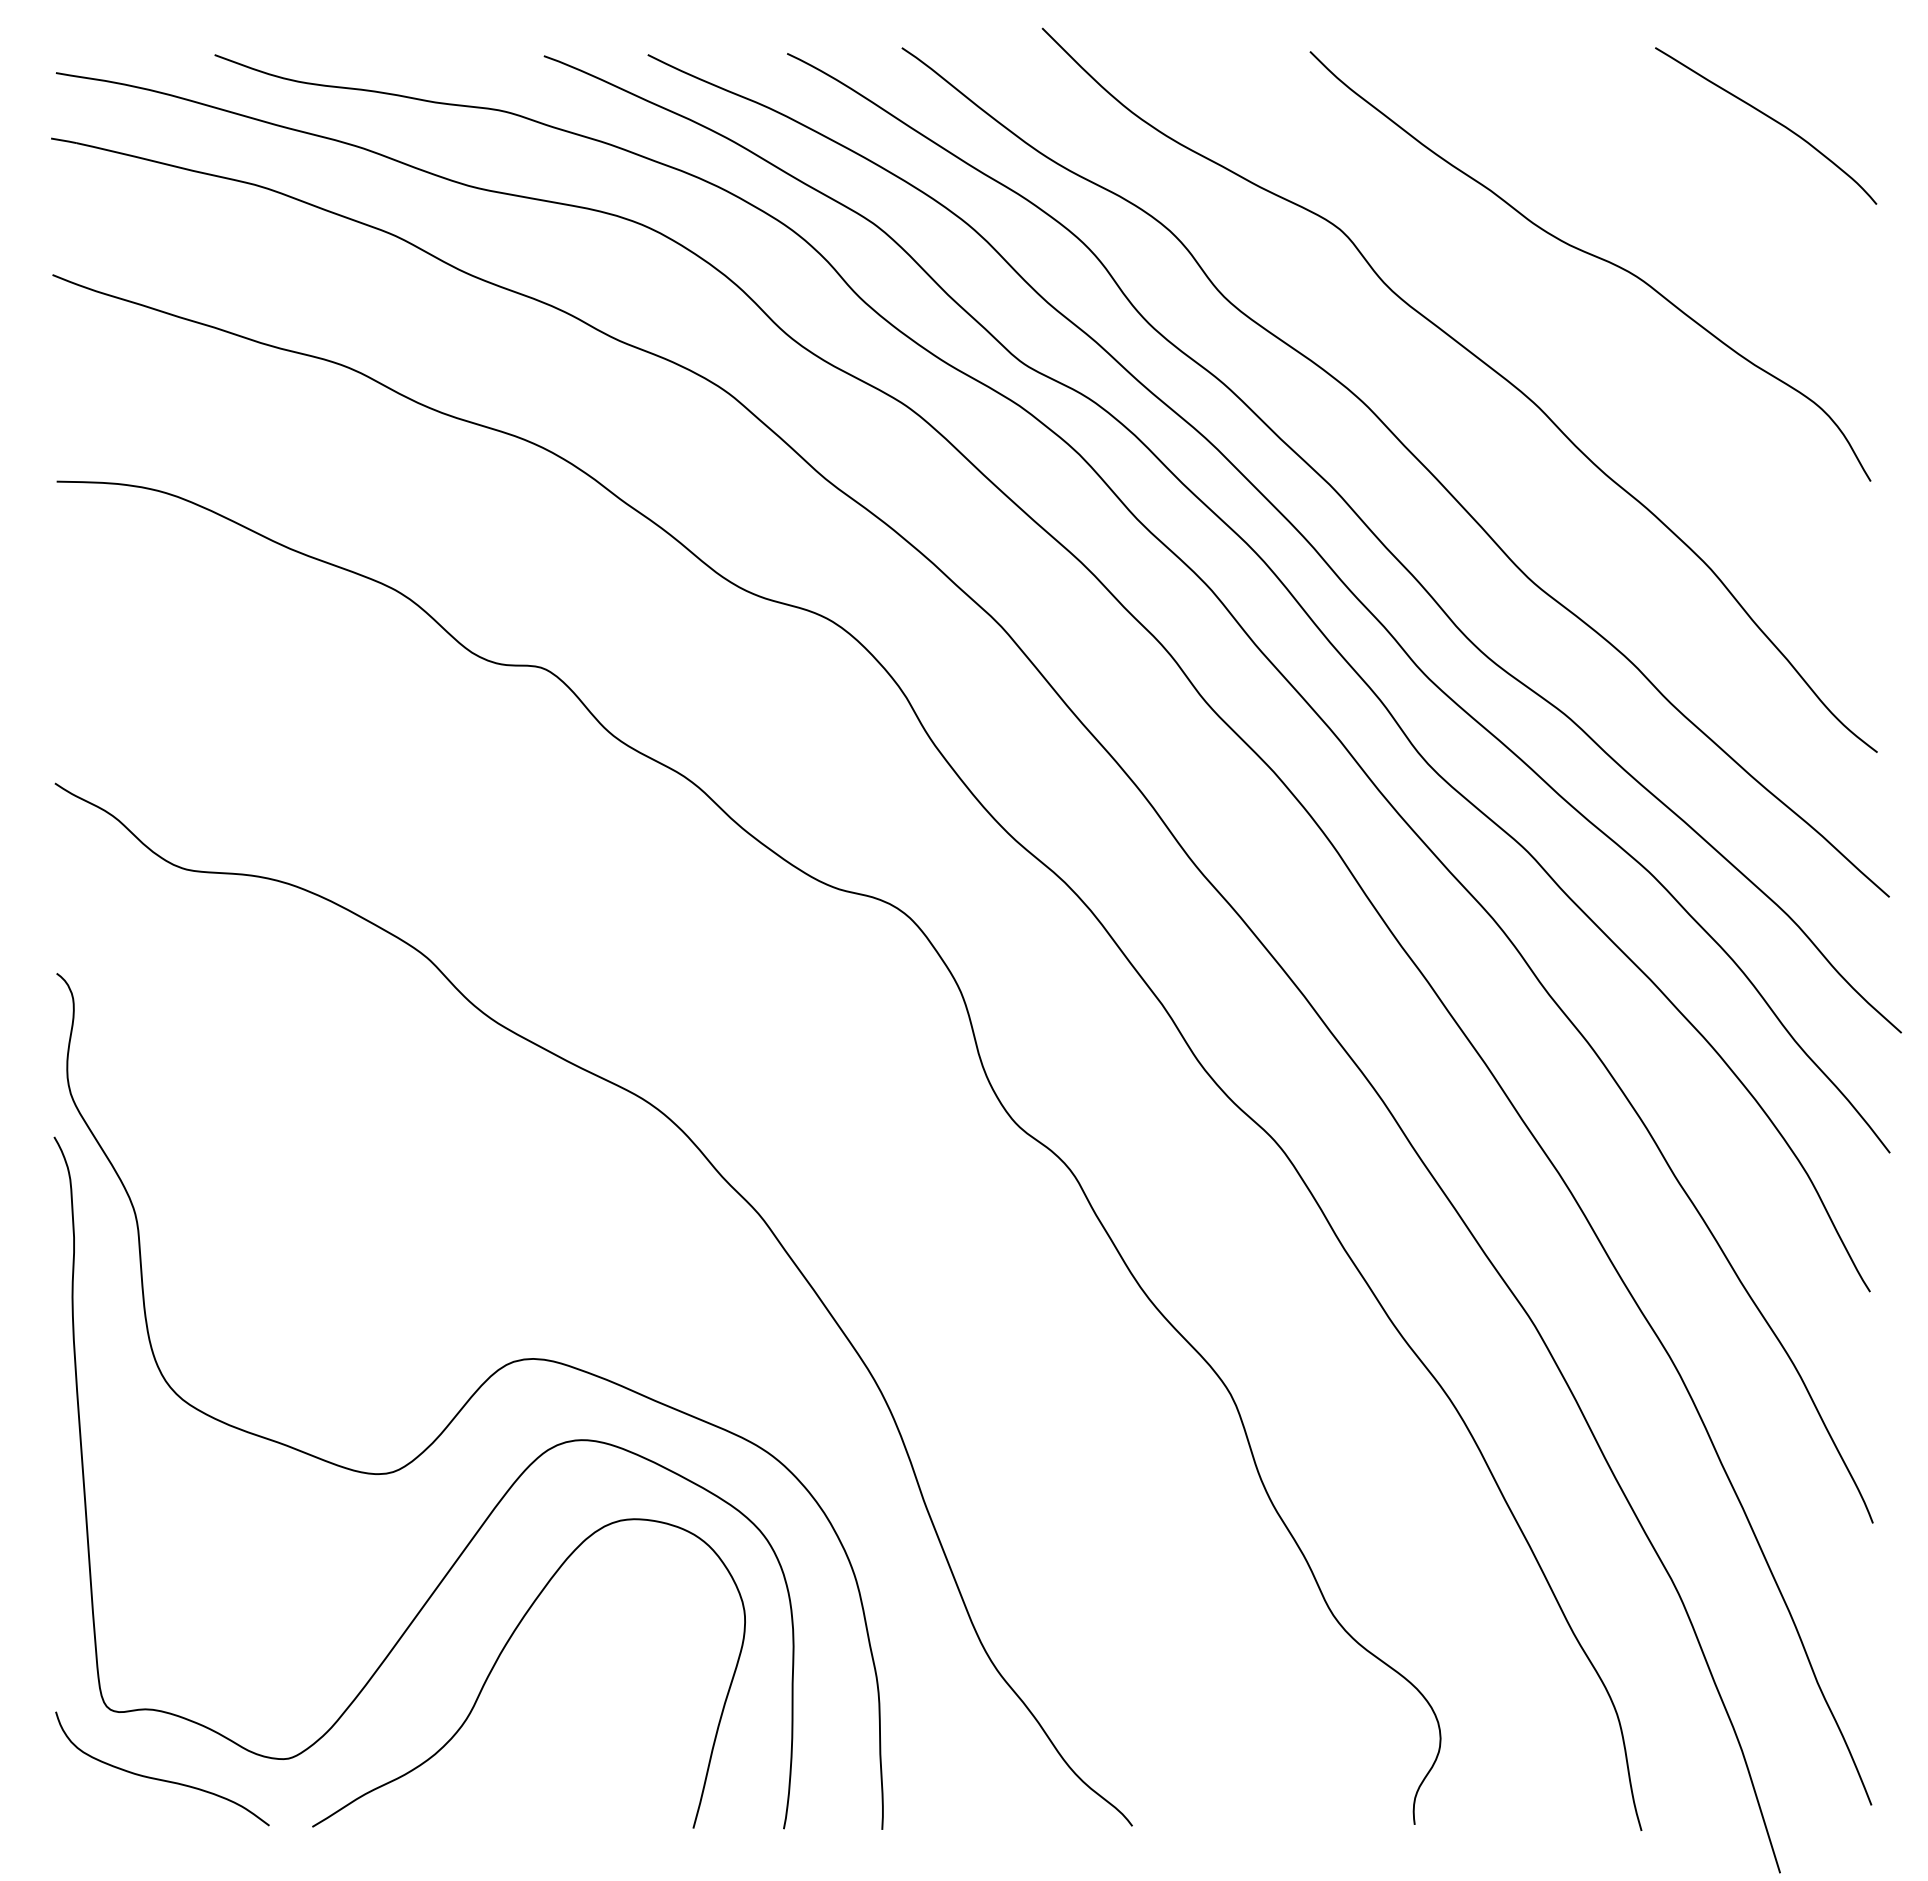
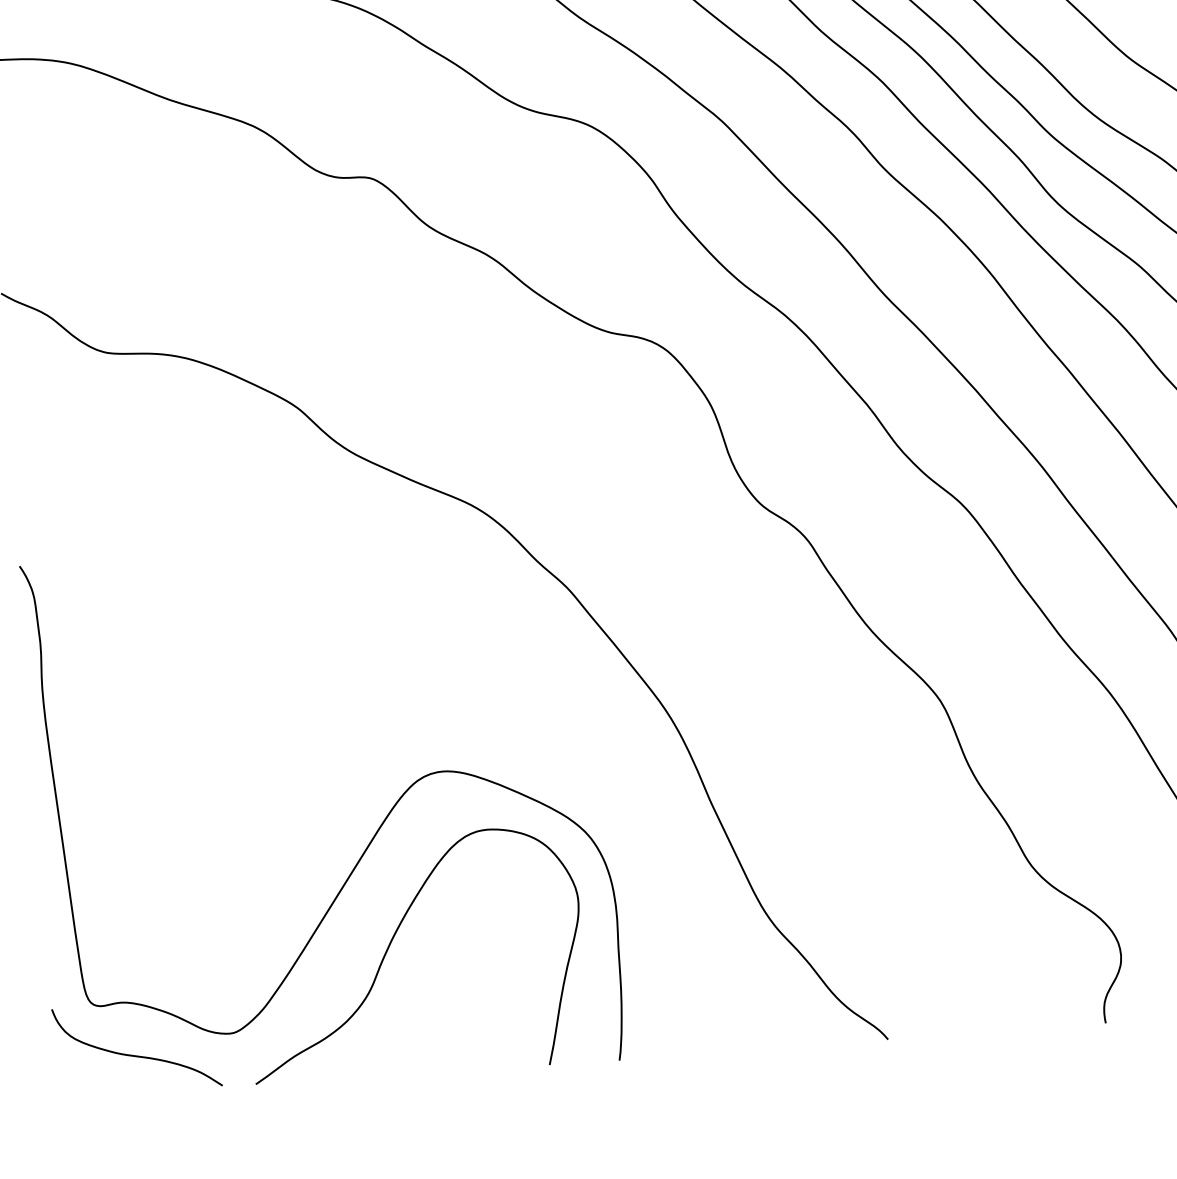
curve: (469, 1400) -> (354, 747), removed

